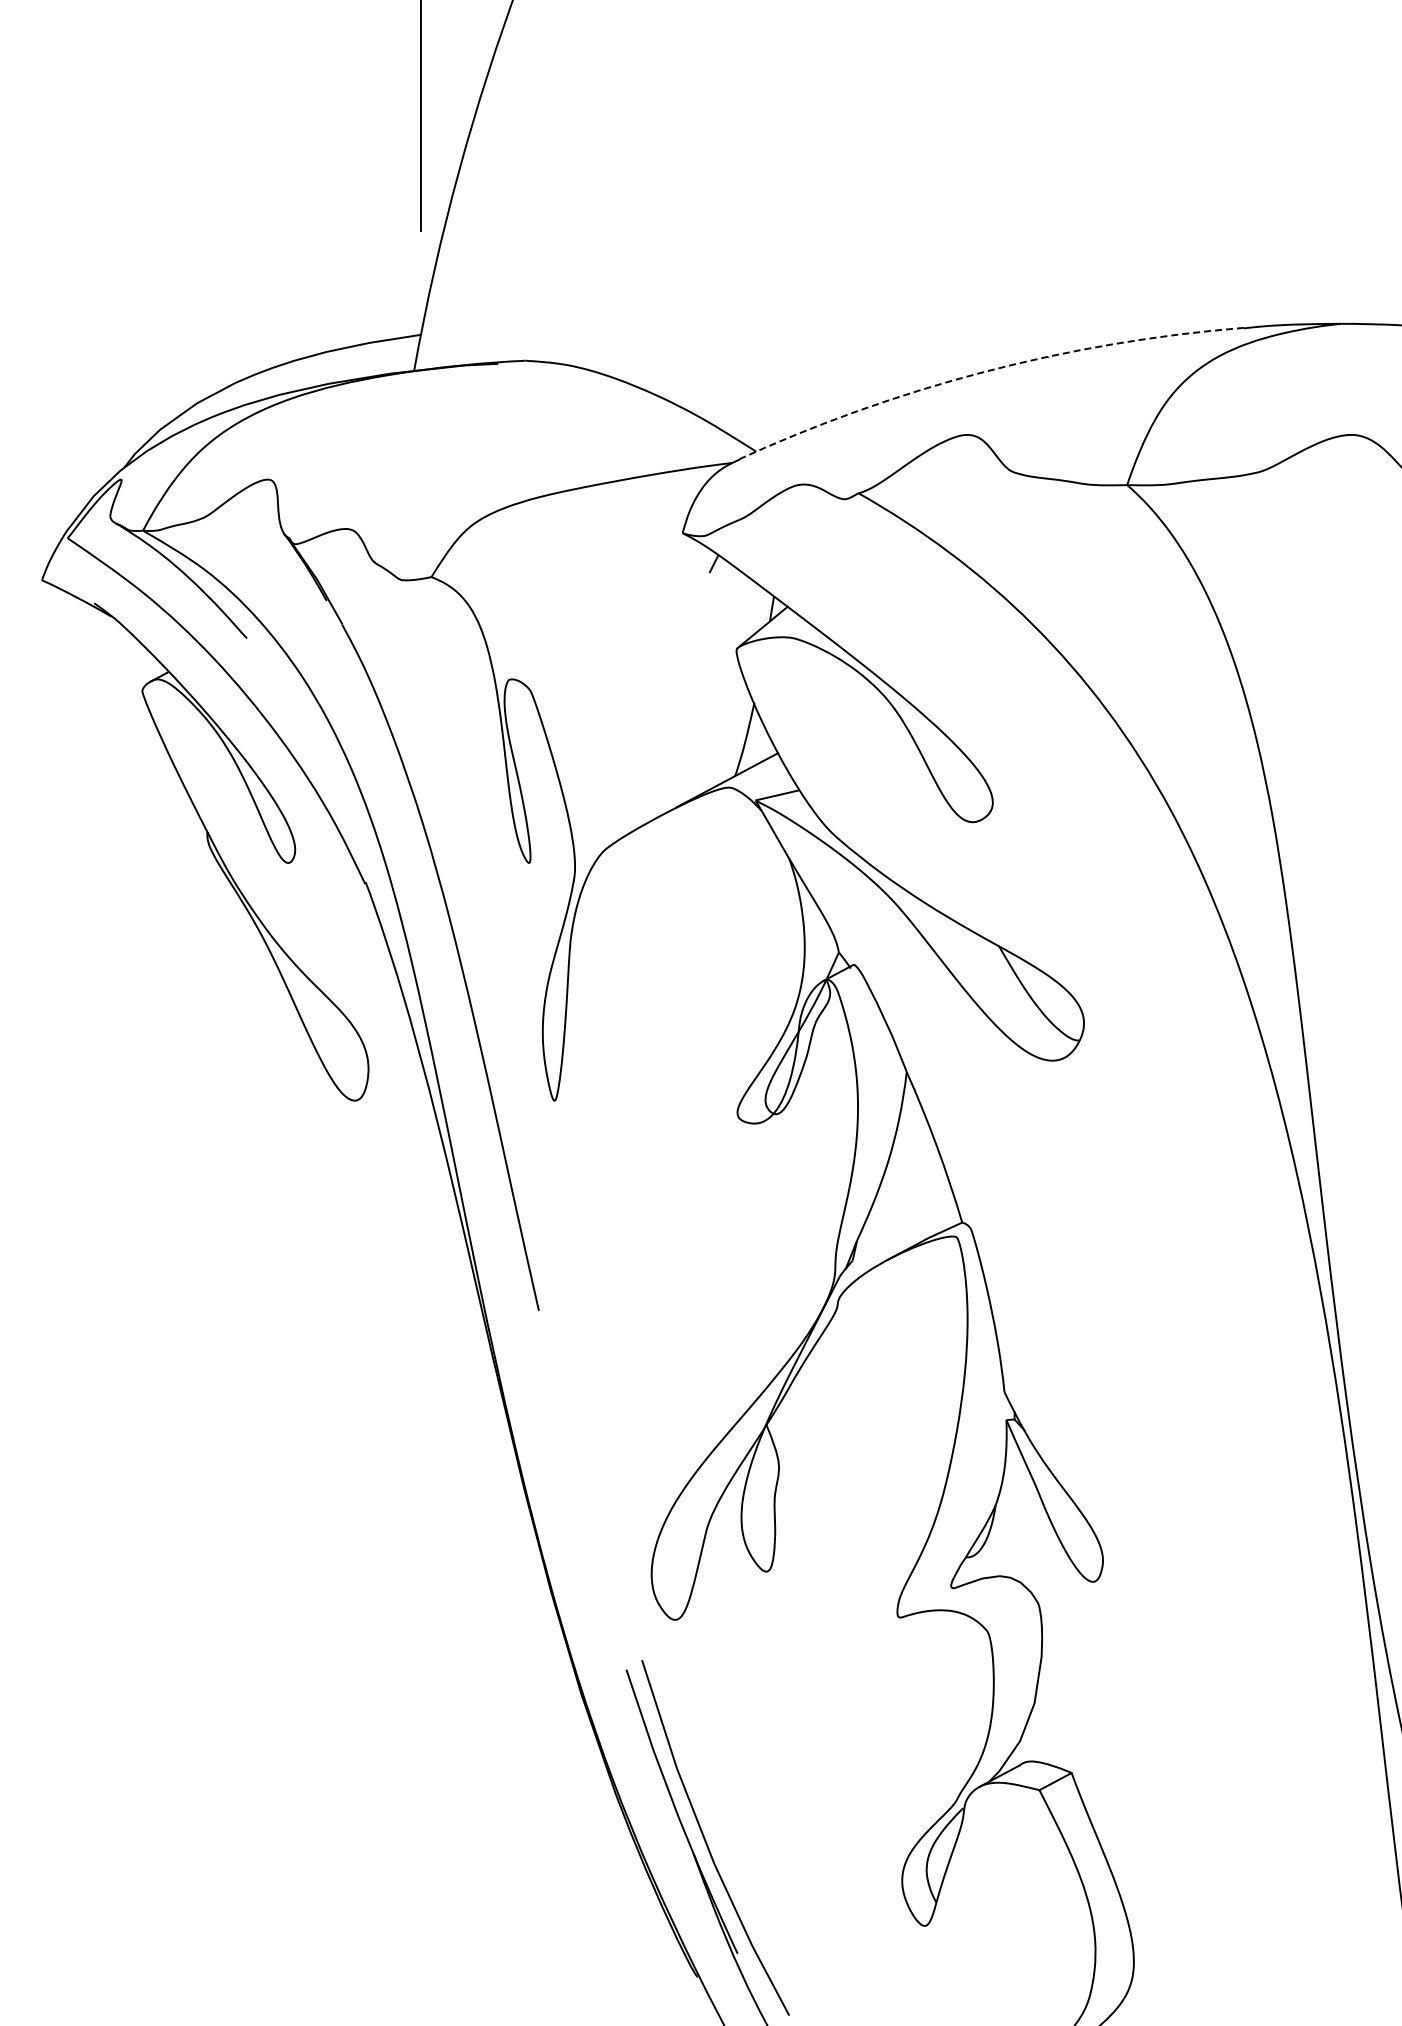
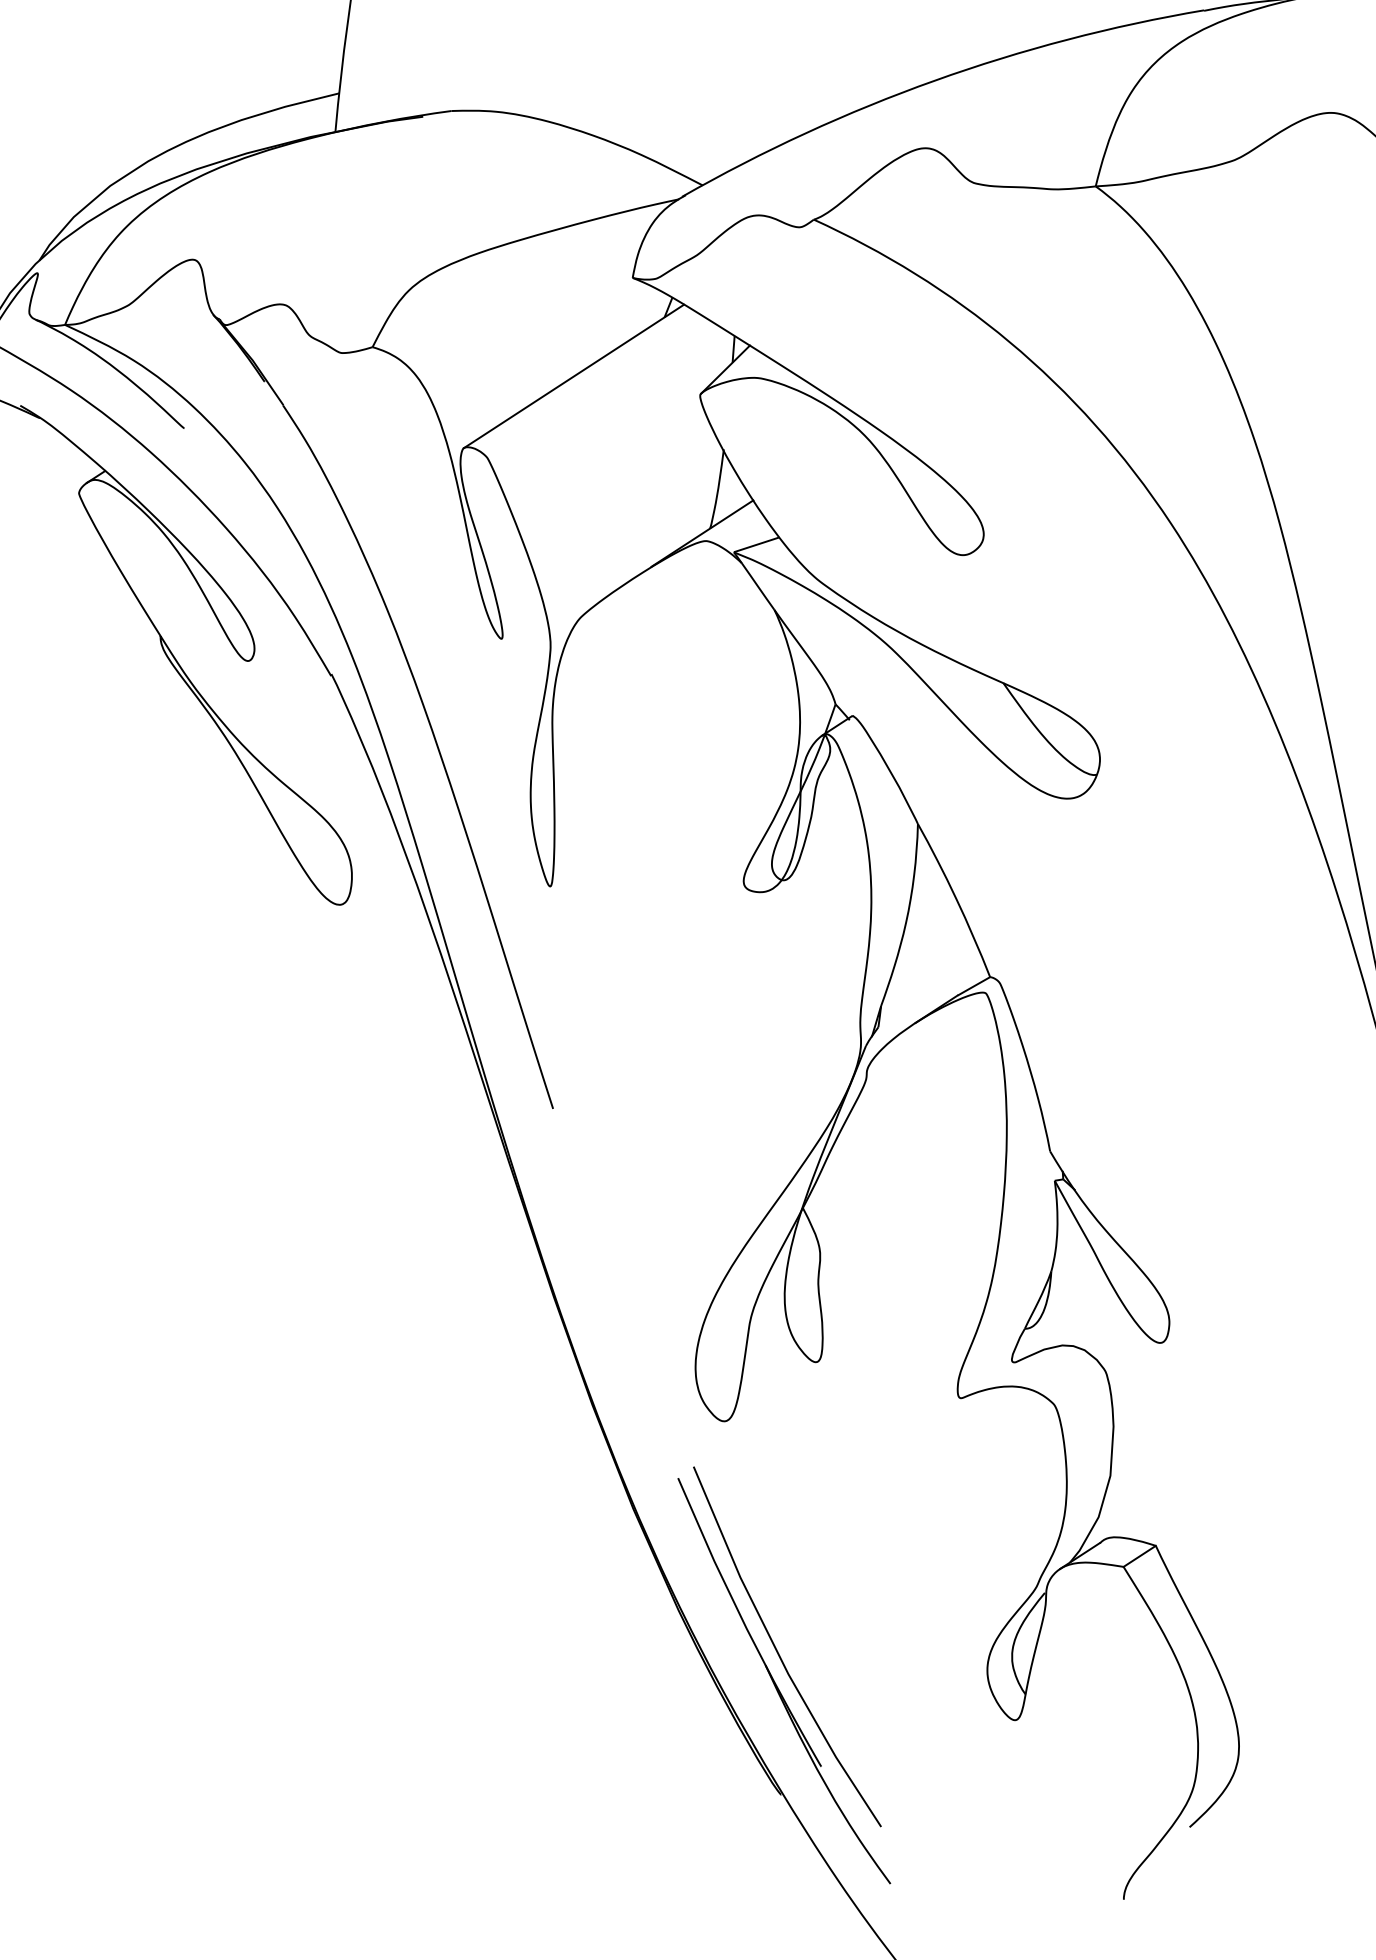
arc: (984, 372) -> (935, 81), dashed -> solid
line: (618, 620) -> (573, 375), added

